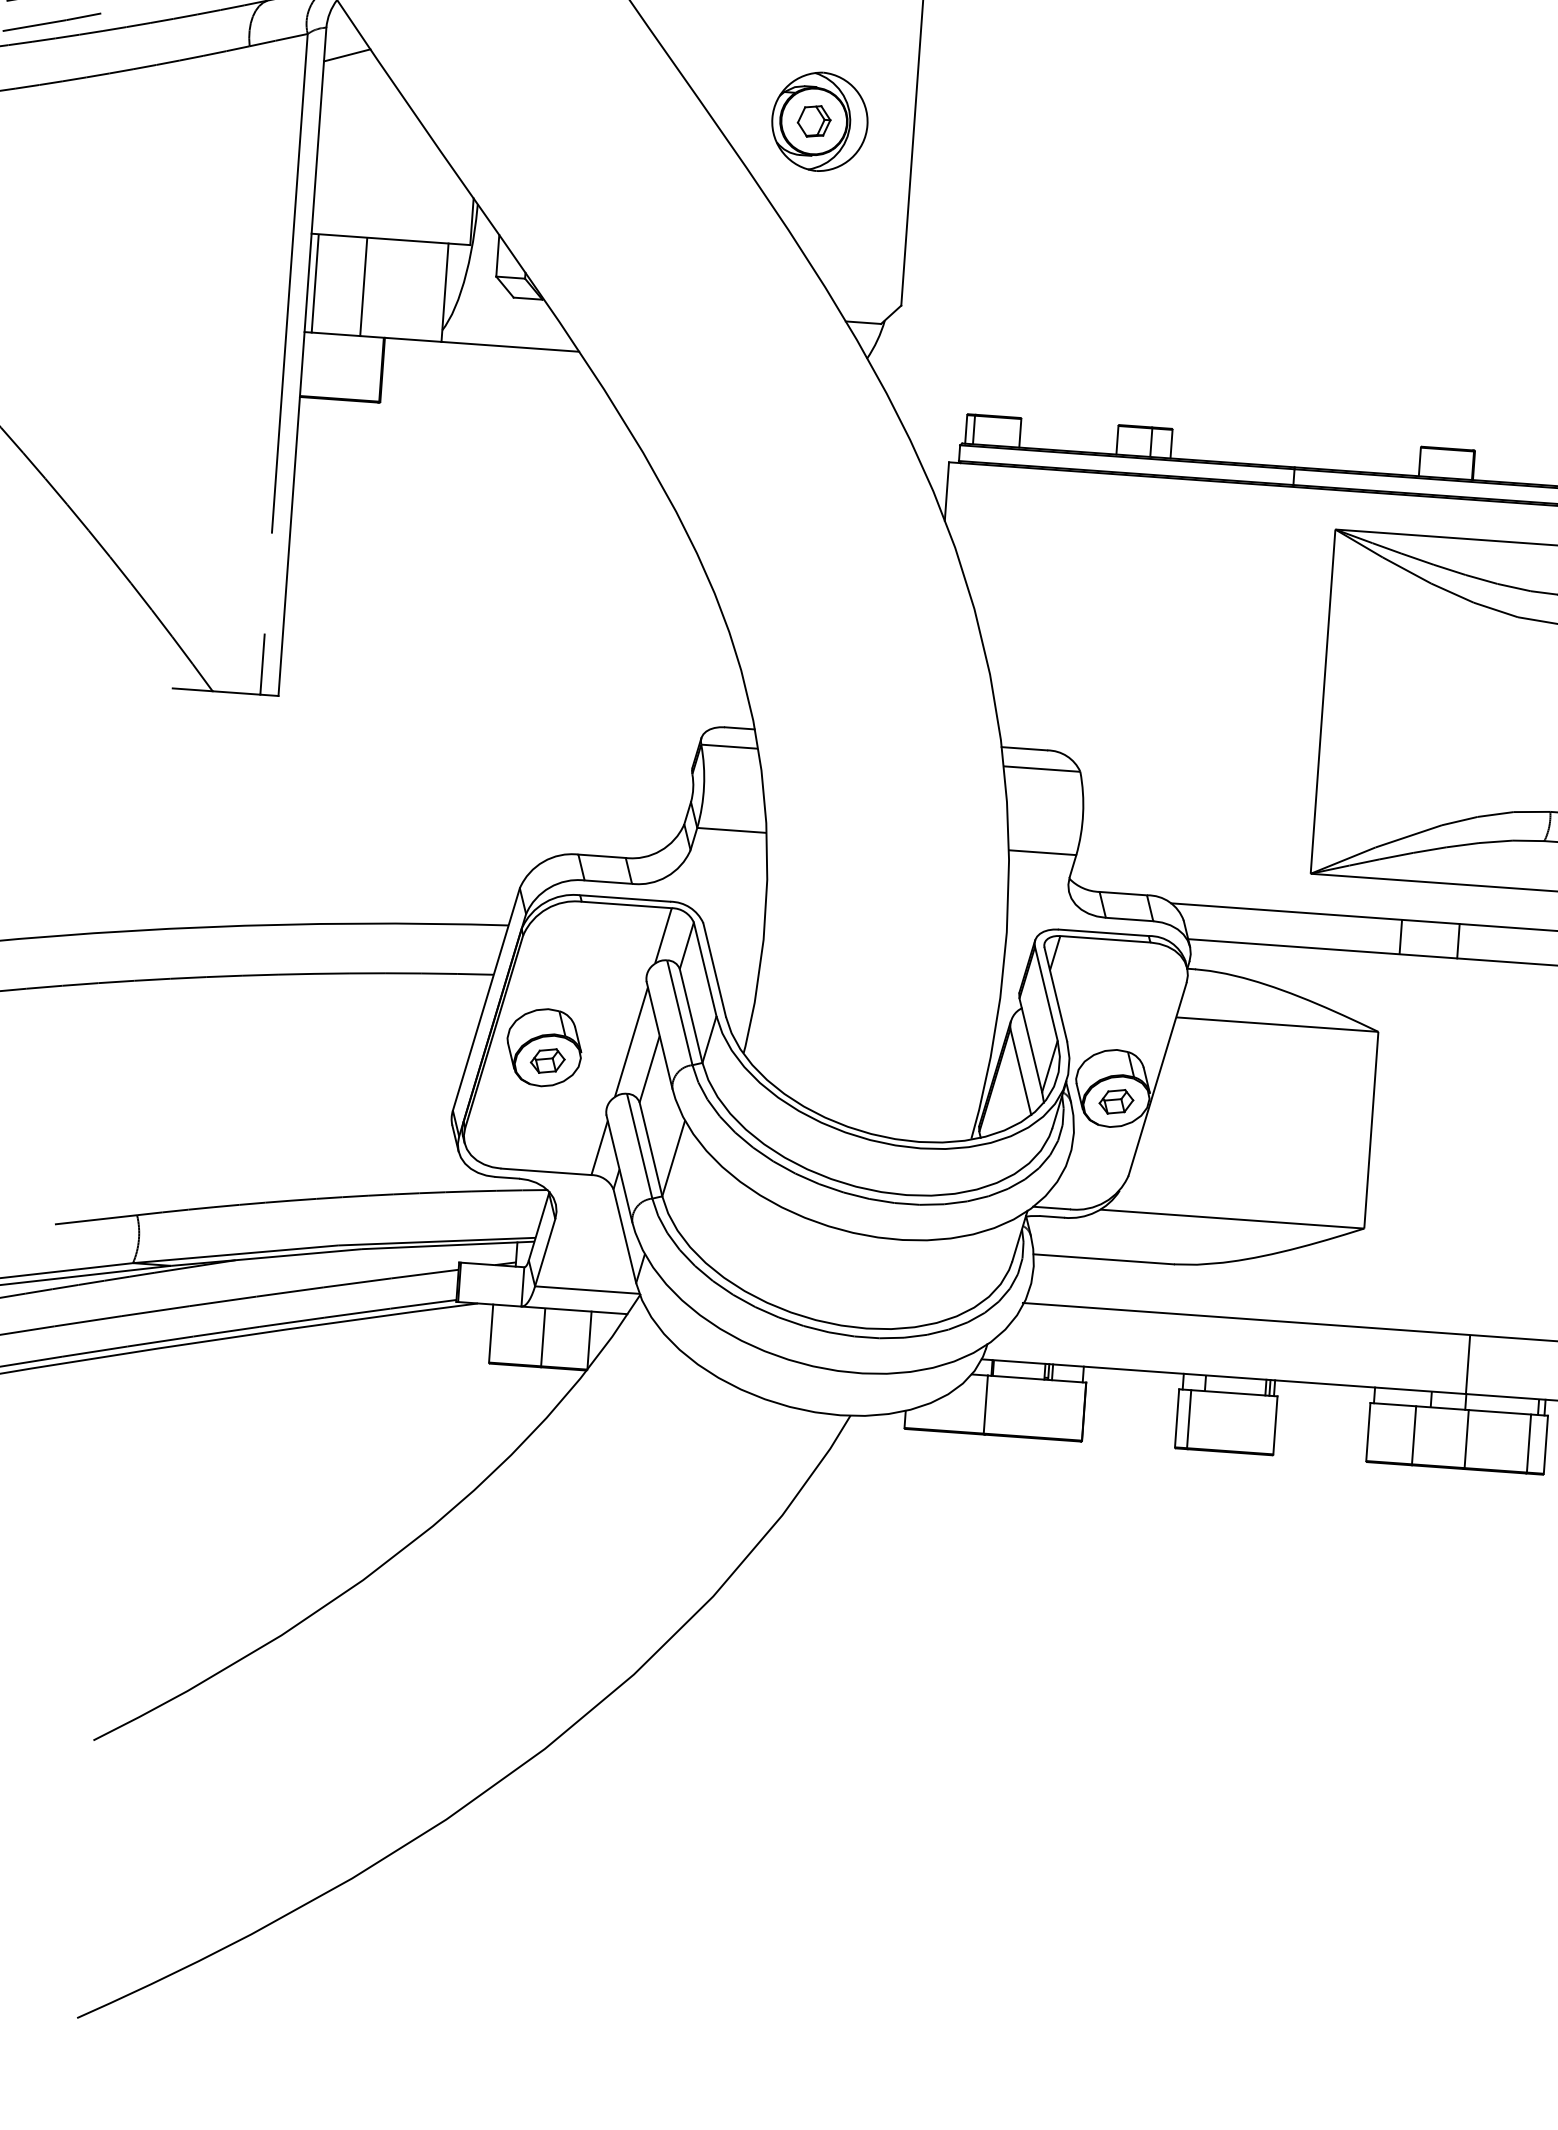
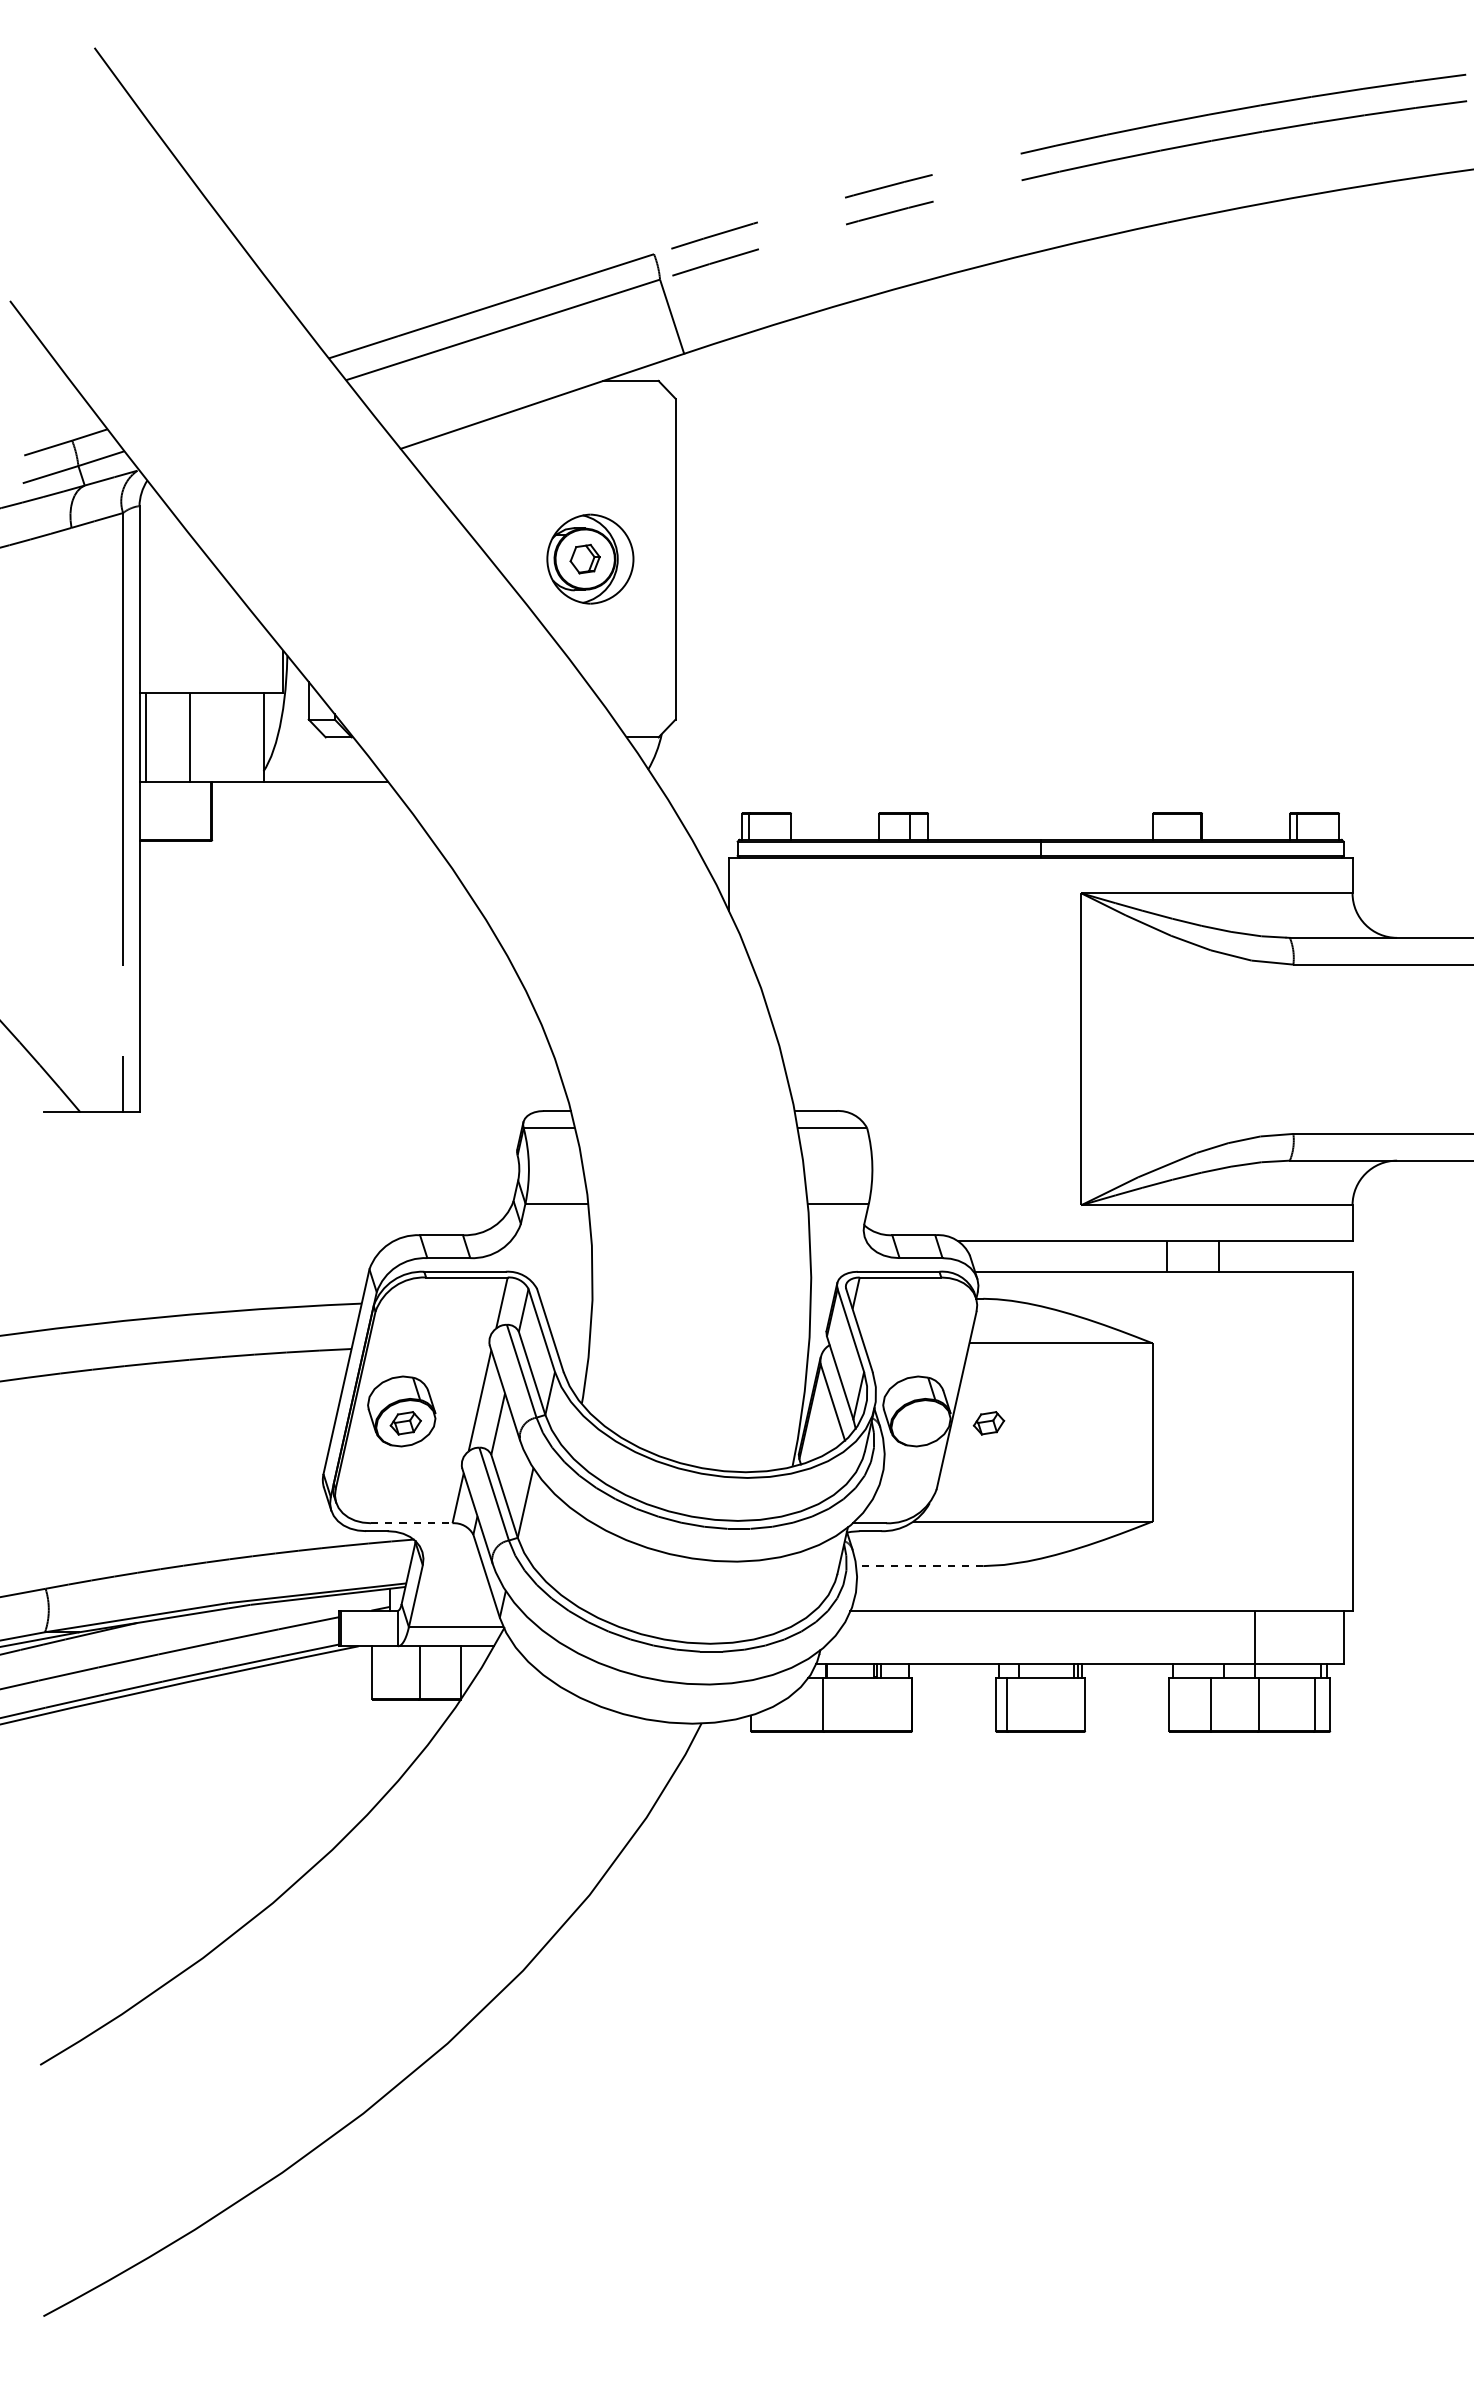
line: (346, 55) -> (159, 529), removed
part: (1115, 1101) -> (988, 1423), moved
line: (546, 1172) -> (411, 1523), solid -> dashed
line: (1103, 1259) -> (919, 1566), solid -> dashed

